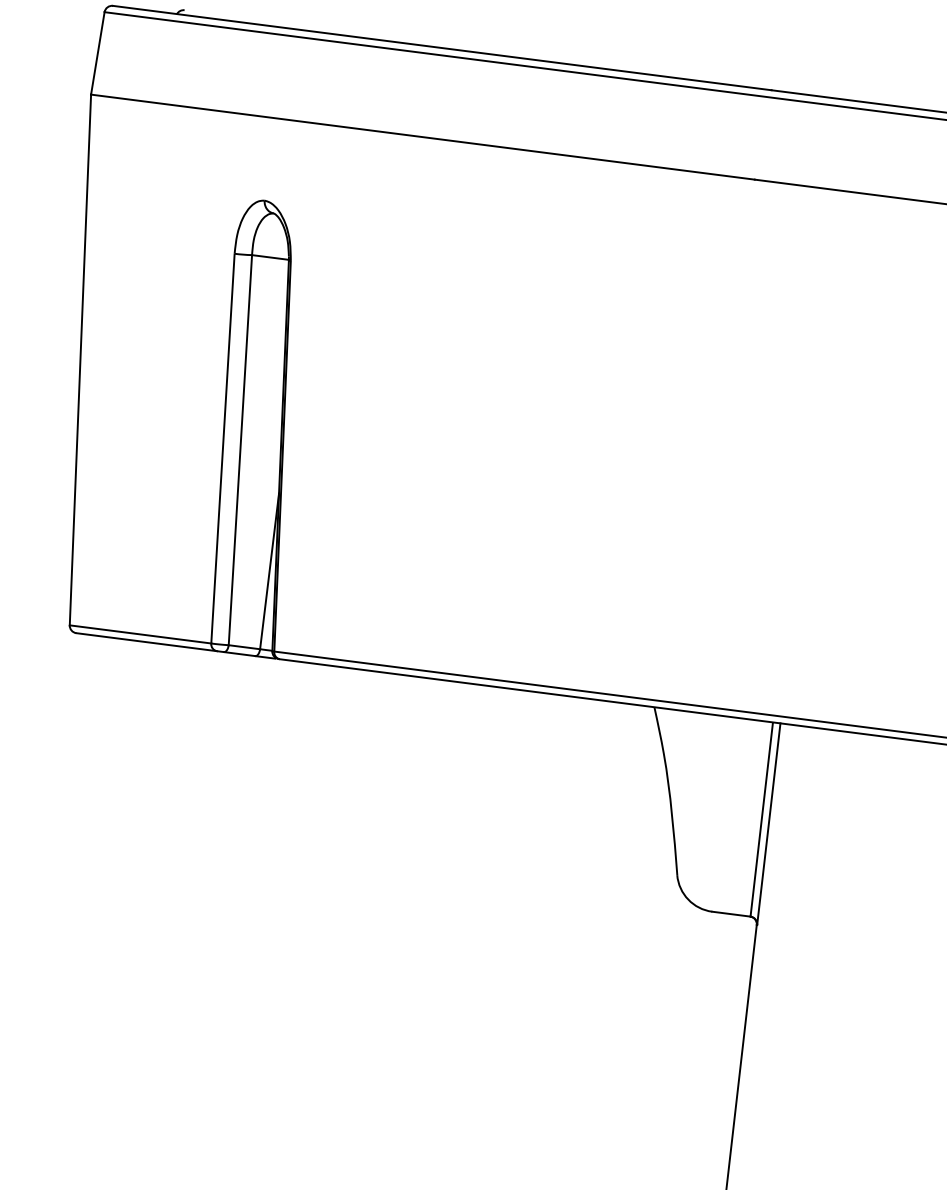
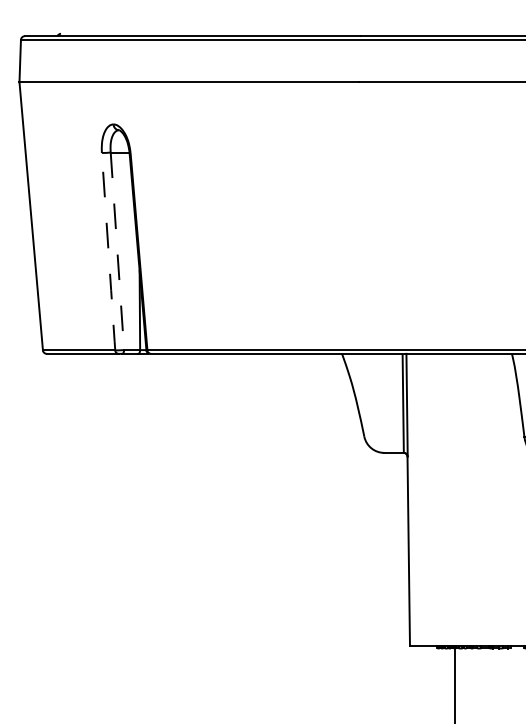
line: (240, 450) -> (117, 251), solid -> dashed
line: (222, 452) -> (108, 253), solid -> dashed

